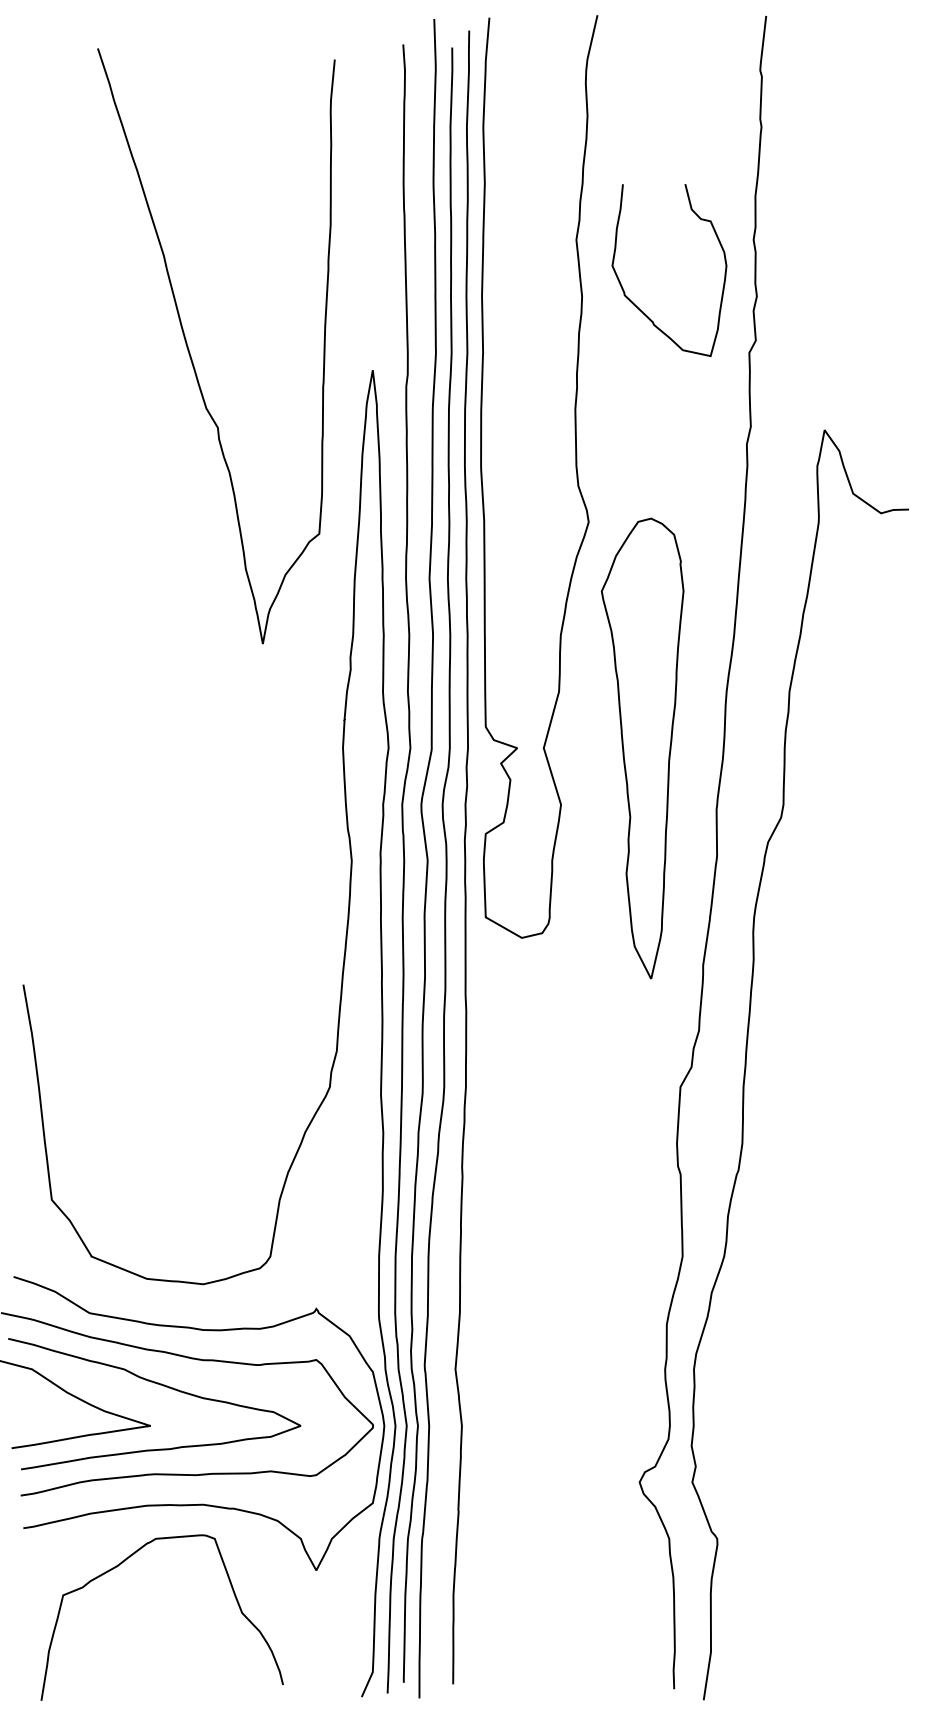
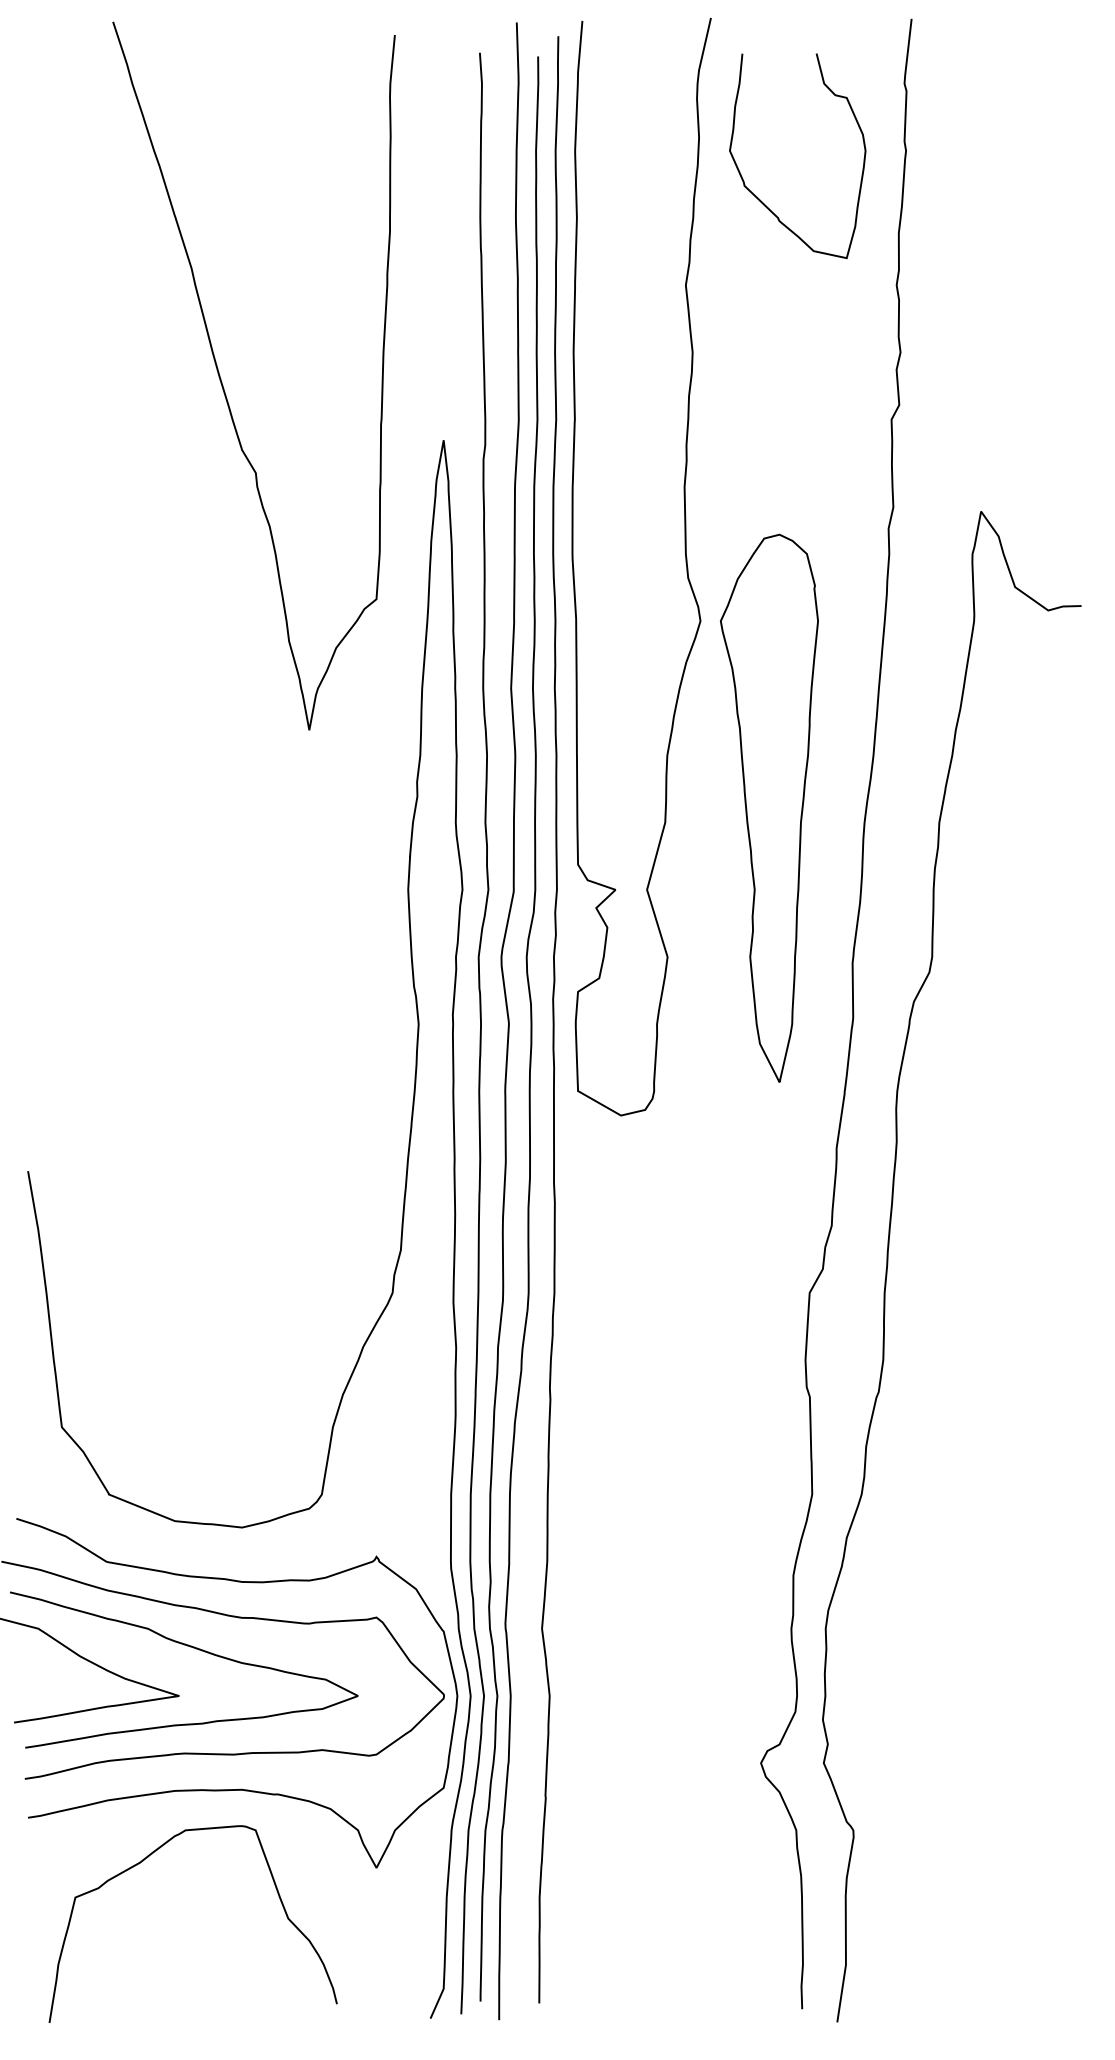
curve: (635, 304) -> (757, 196), moved
curve: (191, 355) -> (224, 387), moved
part: (642, 748) -> (769, 808), moved

